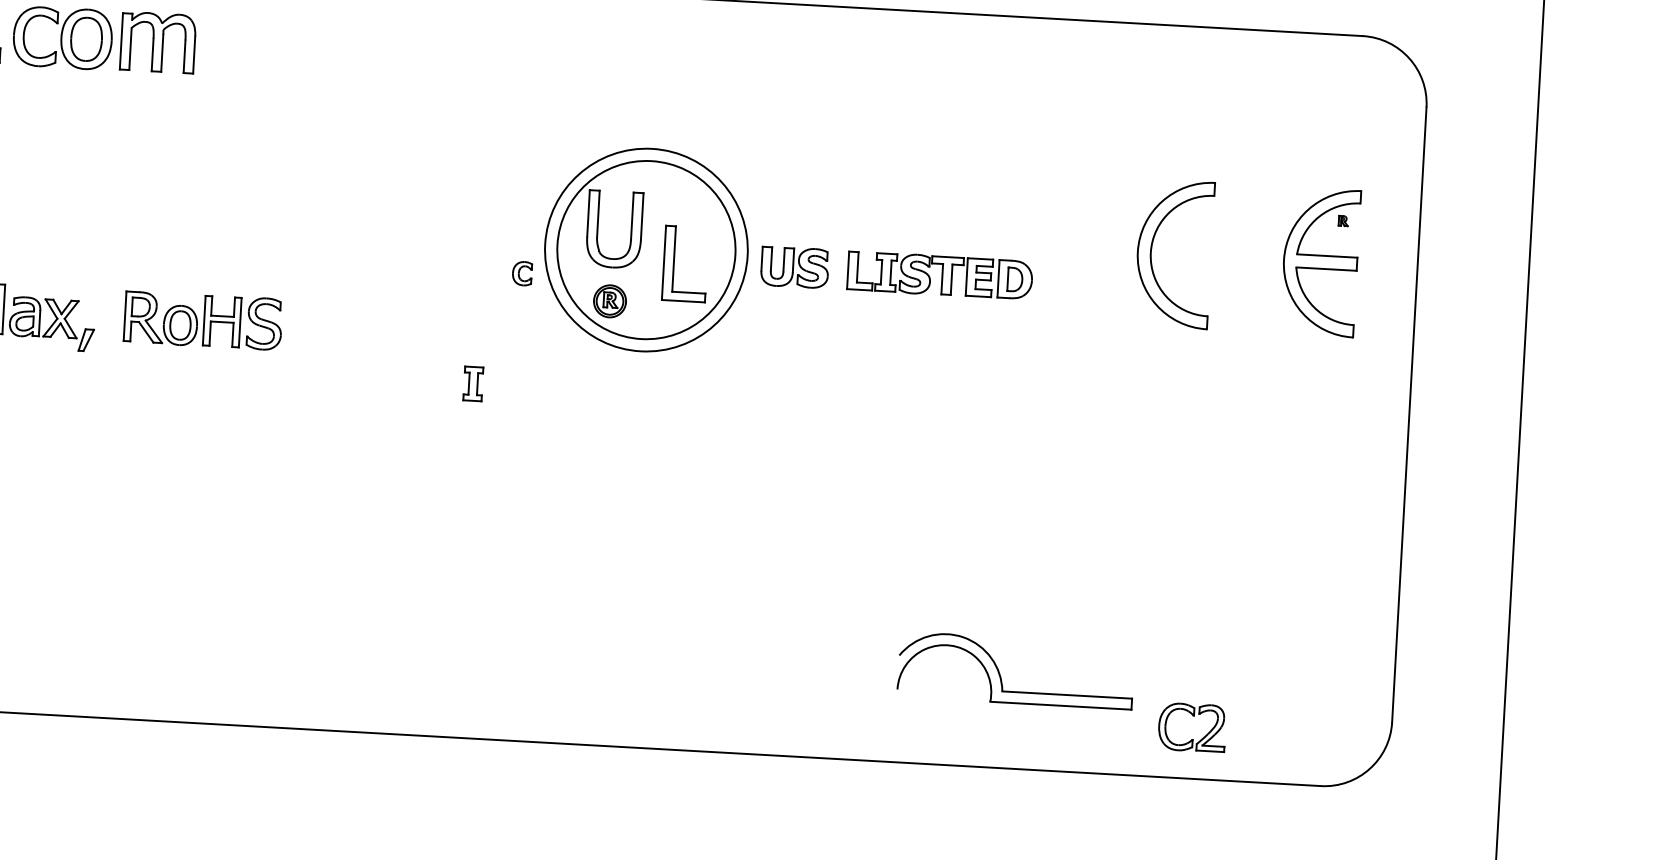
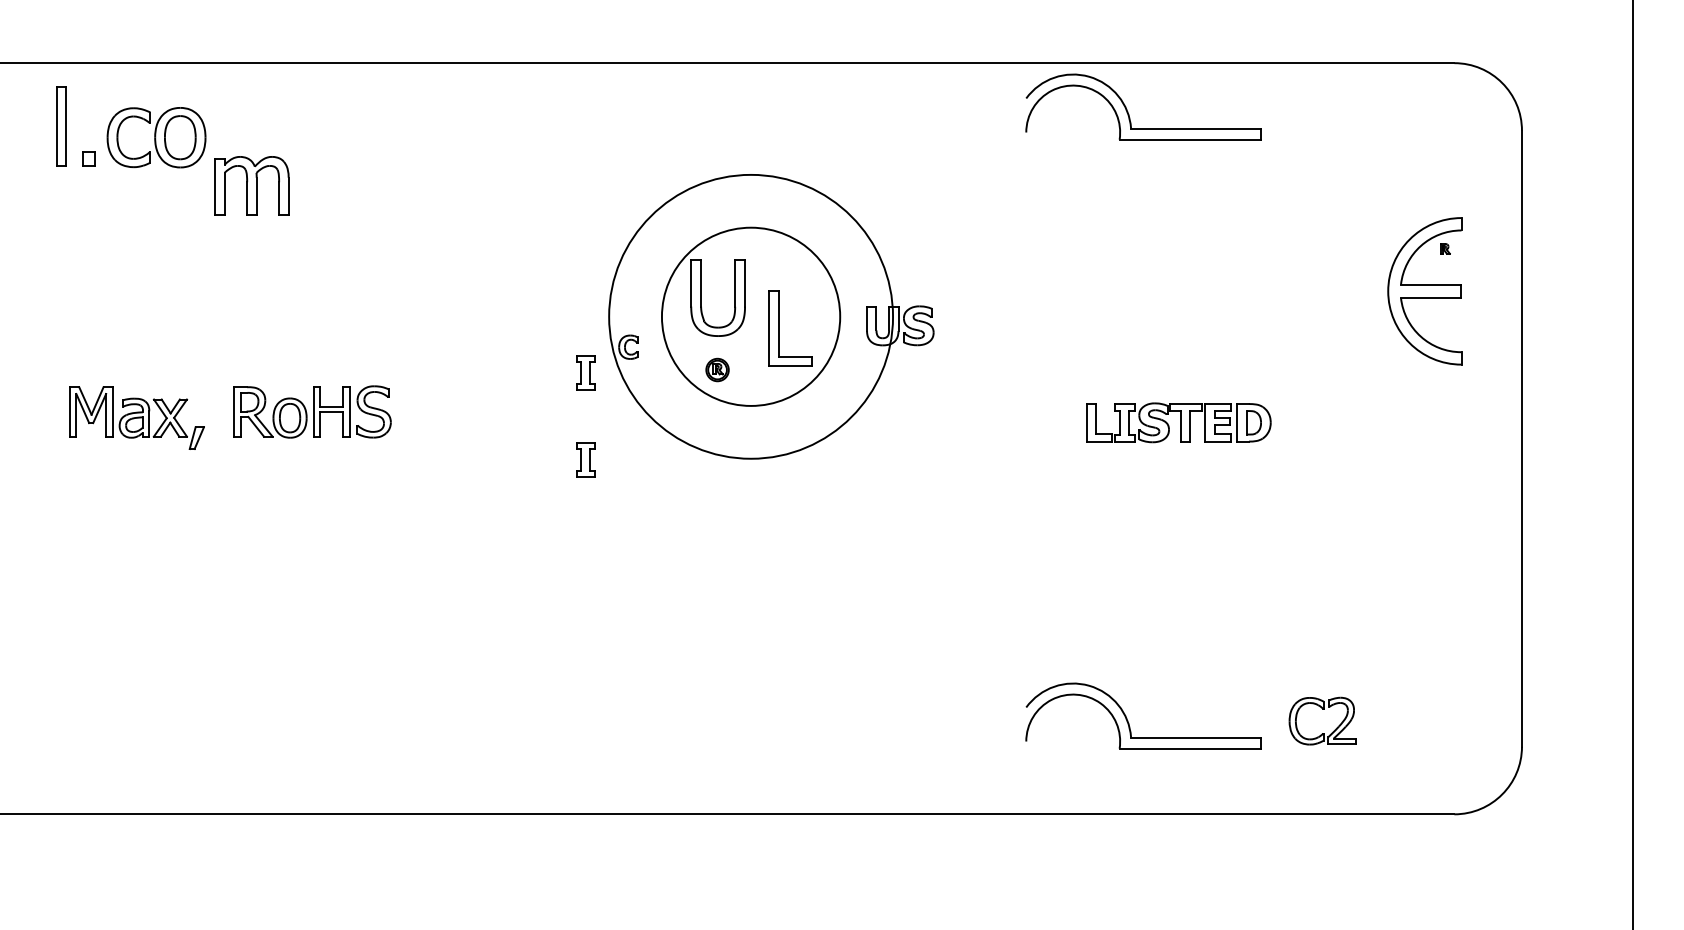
part: (157, 42) -> (251, 185), moved
part: (1034, 66) -> (1128, 111), added
part: (1152, 247) -> (1256, 285), removed
circle: (645, 249) -> (750, 316), size x1.4
part: (939, 275) -> (1178, 422), moved
part: (477, 296) -> (585, 372), added
part: (609, 300) -> (717, 369), size x0.7
part: (1192, 715) -> (1322, 709), moved

